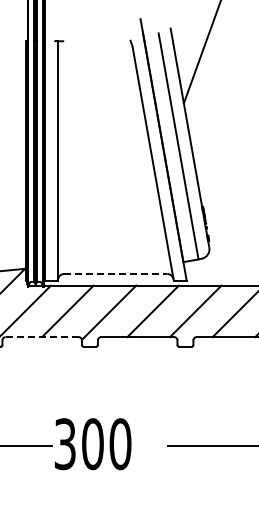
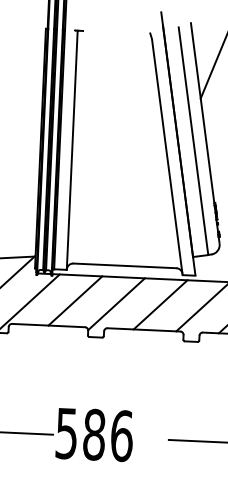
line: (115, 274) -> (124, 266), dashed -> solid
line: (42, 337) -> (48, 325), dashed -> solid
text: (93, 444) -> (94, 435), 300 -> 586

